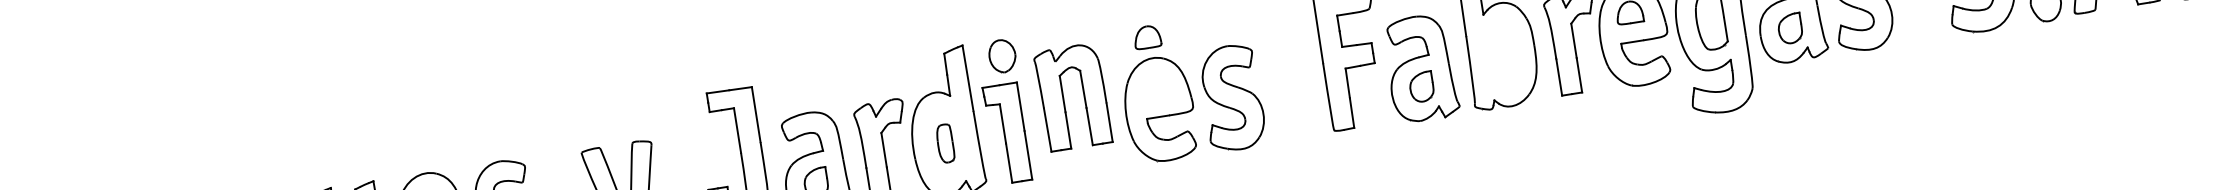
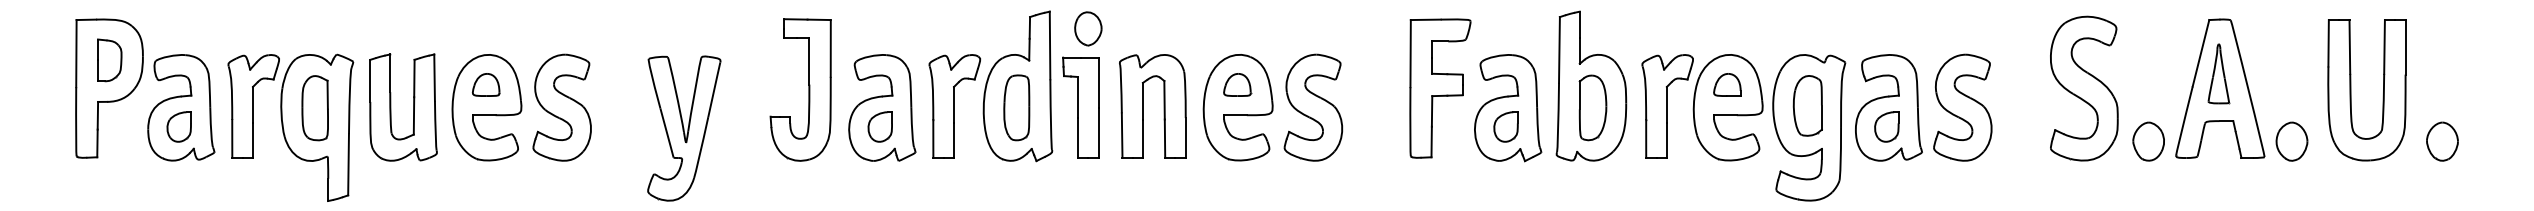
part: (1147, 36) -> (1237, 84), moved
part: (1502, 55) -> (1592, 107), added
part: (1063, 98) -> (1143, 106), moved
part: (945, 143) -> (1016, 107), size x1.67

